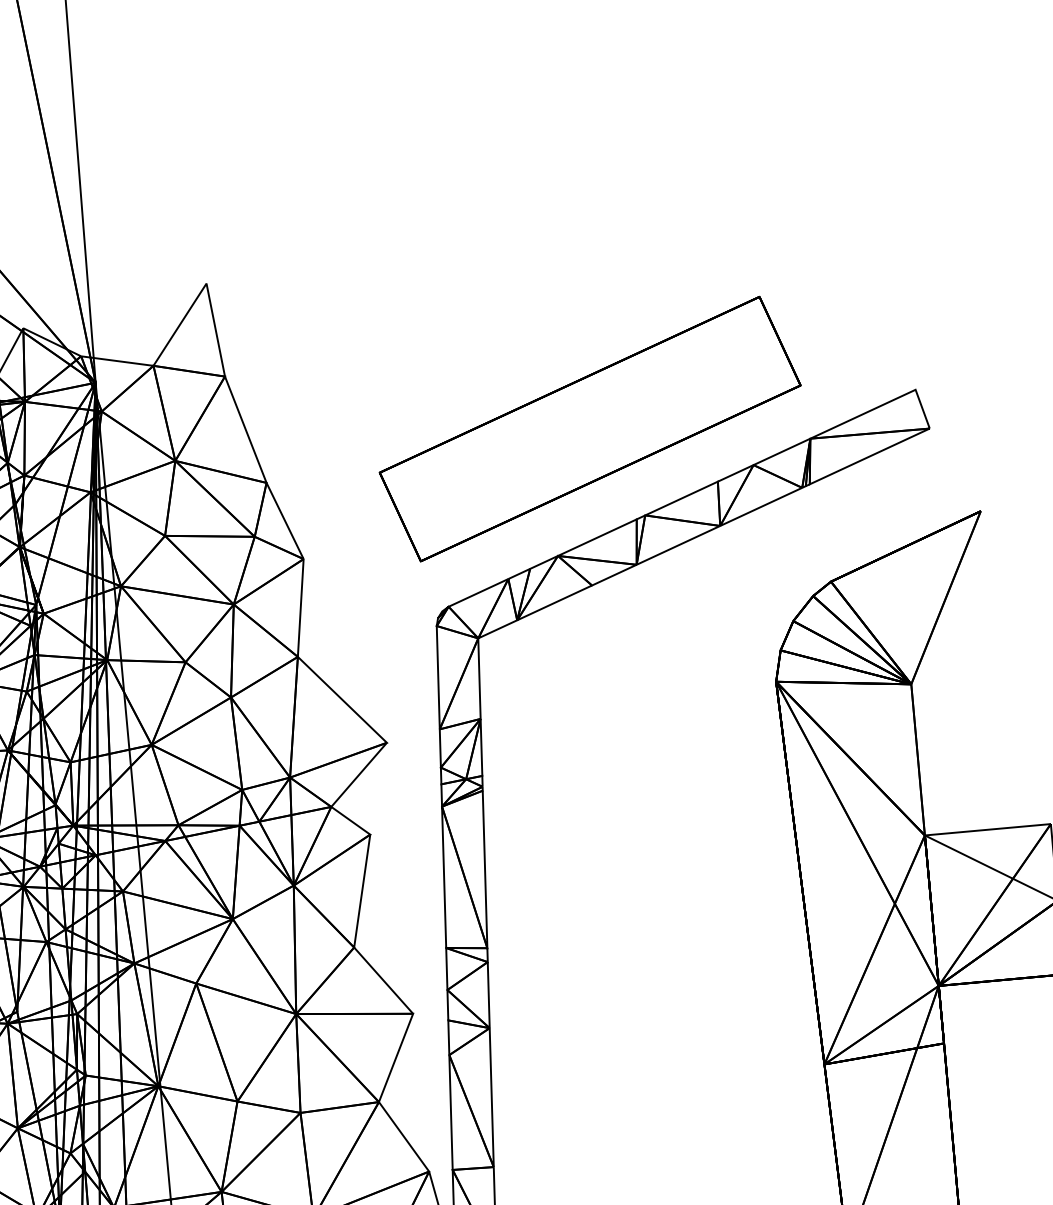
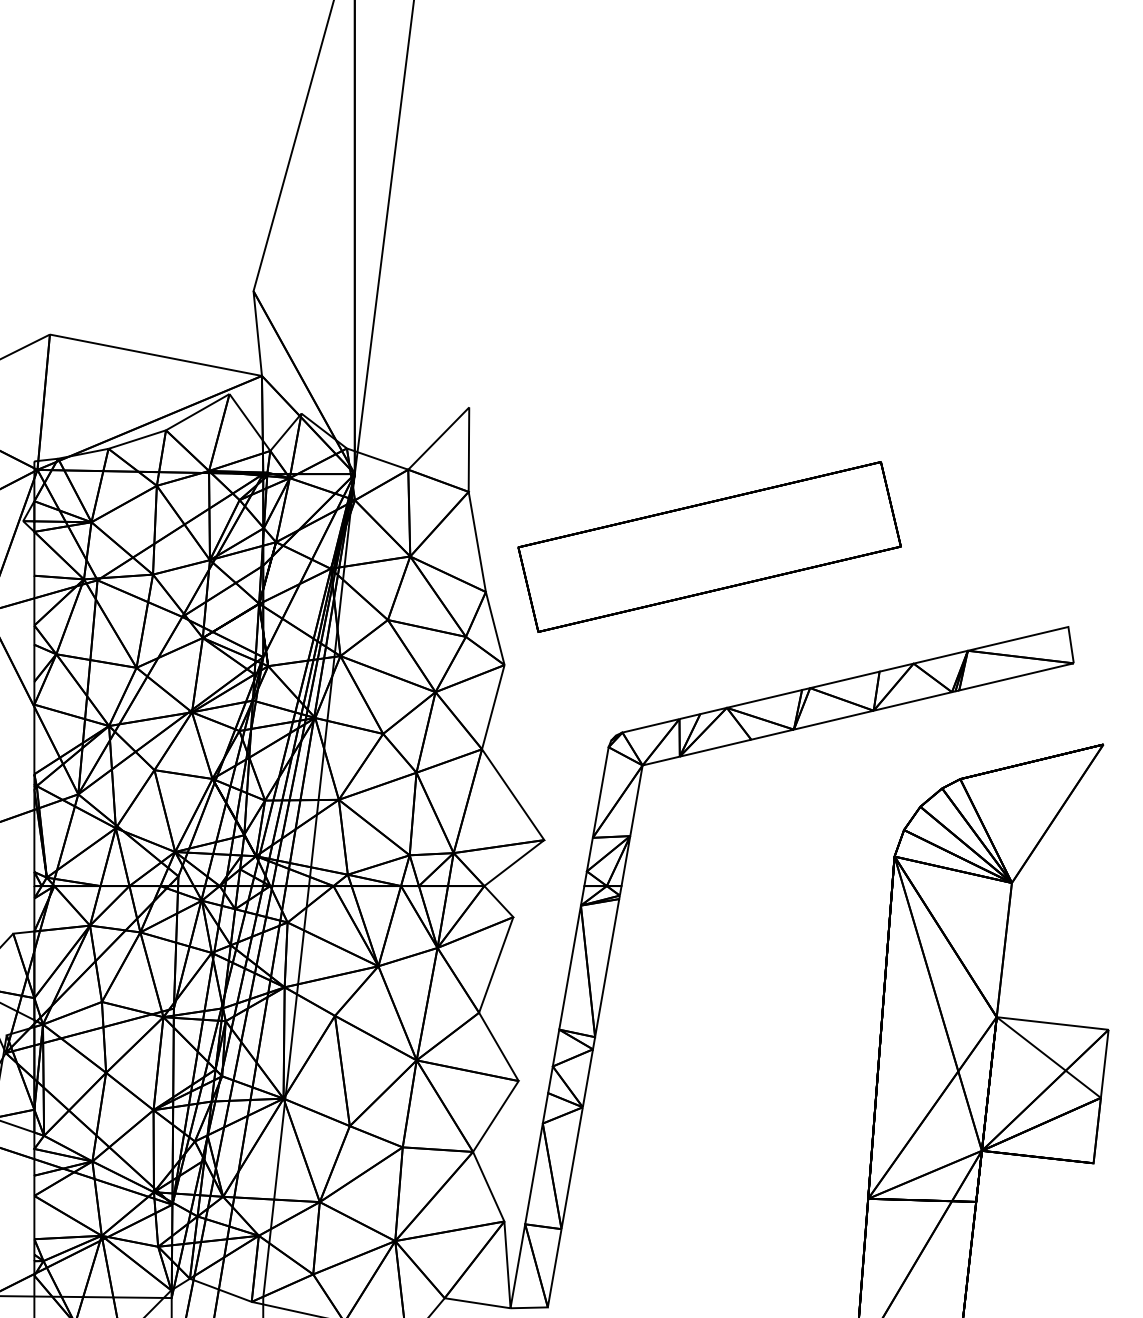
part: (589, 428) -> (709, 546), moved

